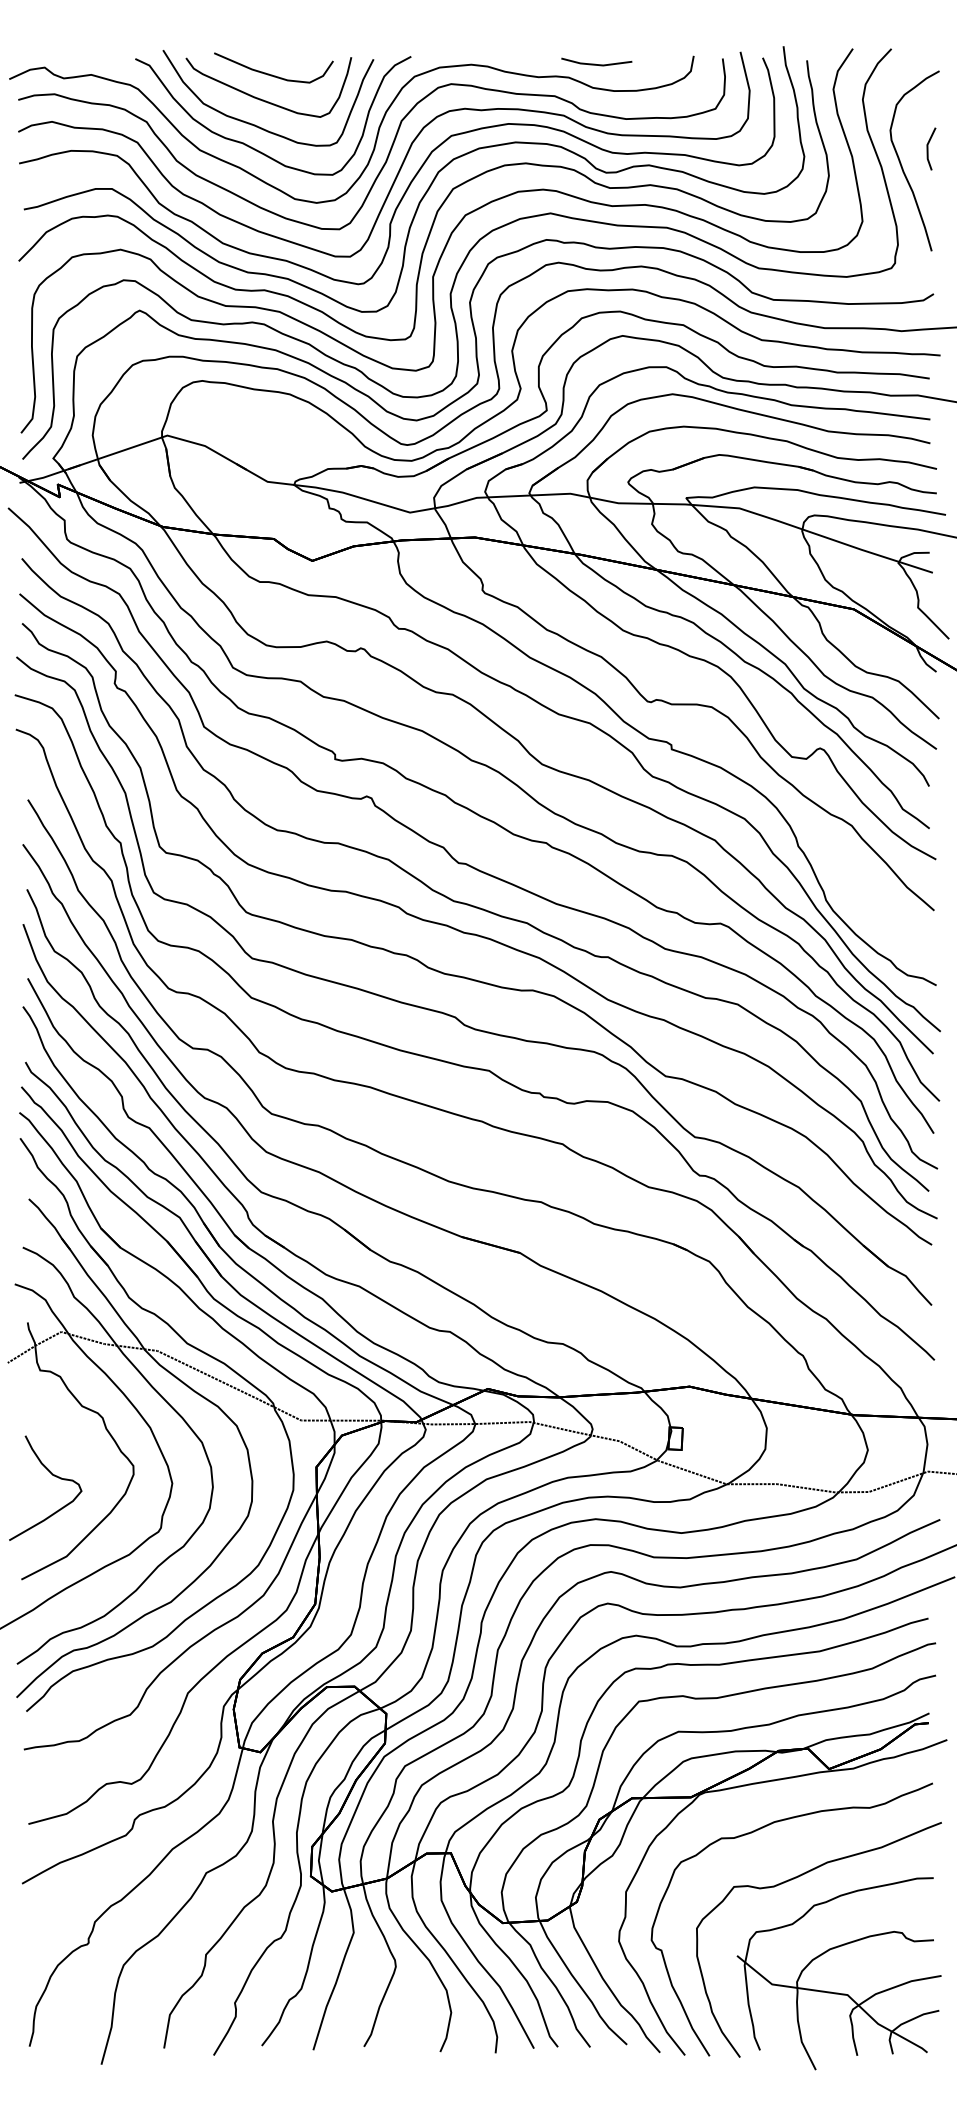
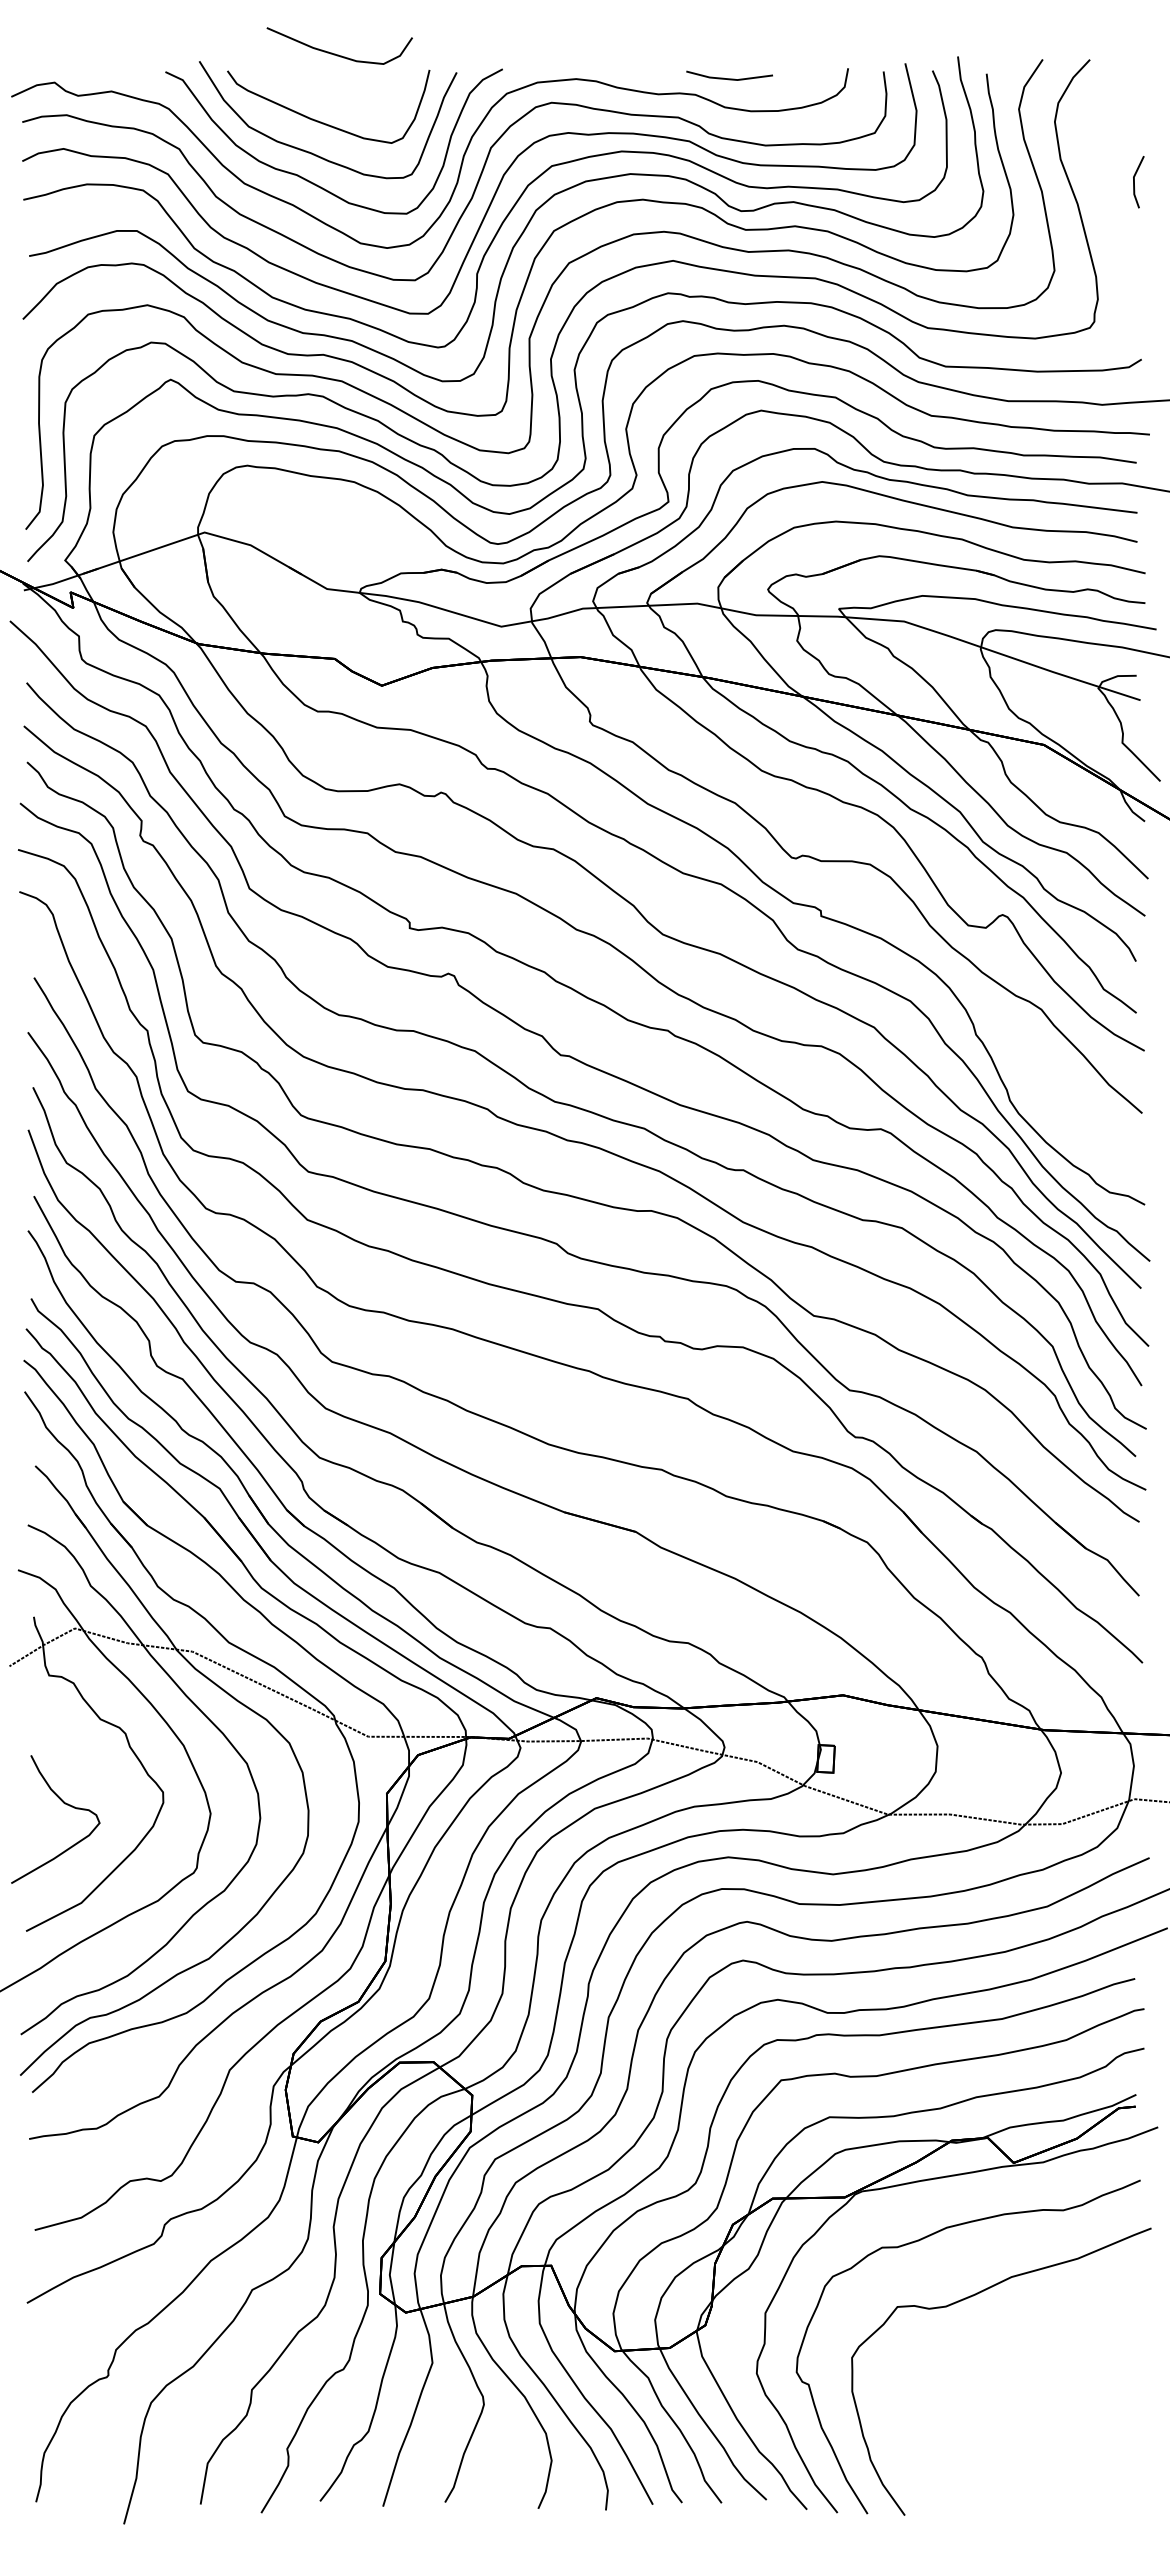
part: (270, 74) -> (335, 53), moved
curve: (901, 164) -> (1102, 200), removed
part: (833, 1992) -> (1019, 2435), removed

